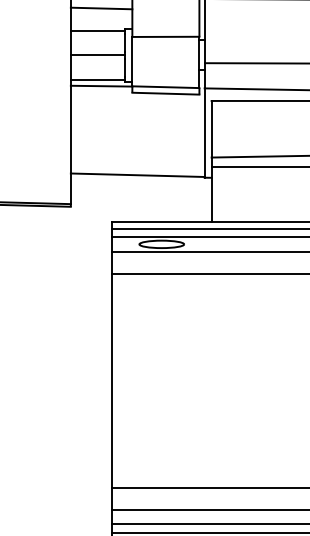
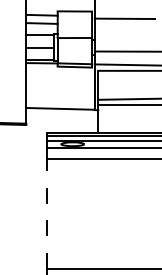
line: (112, 381) -> (47, 214), solid -> dashed

